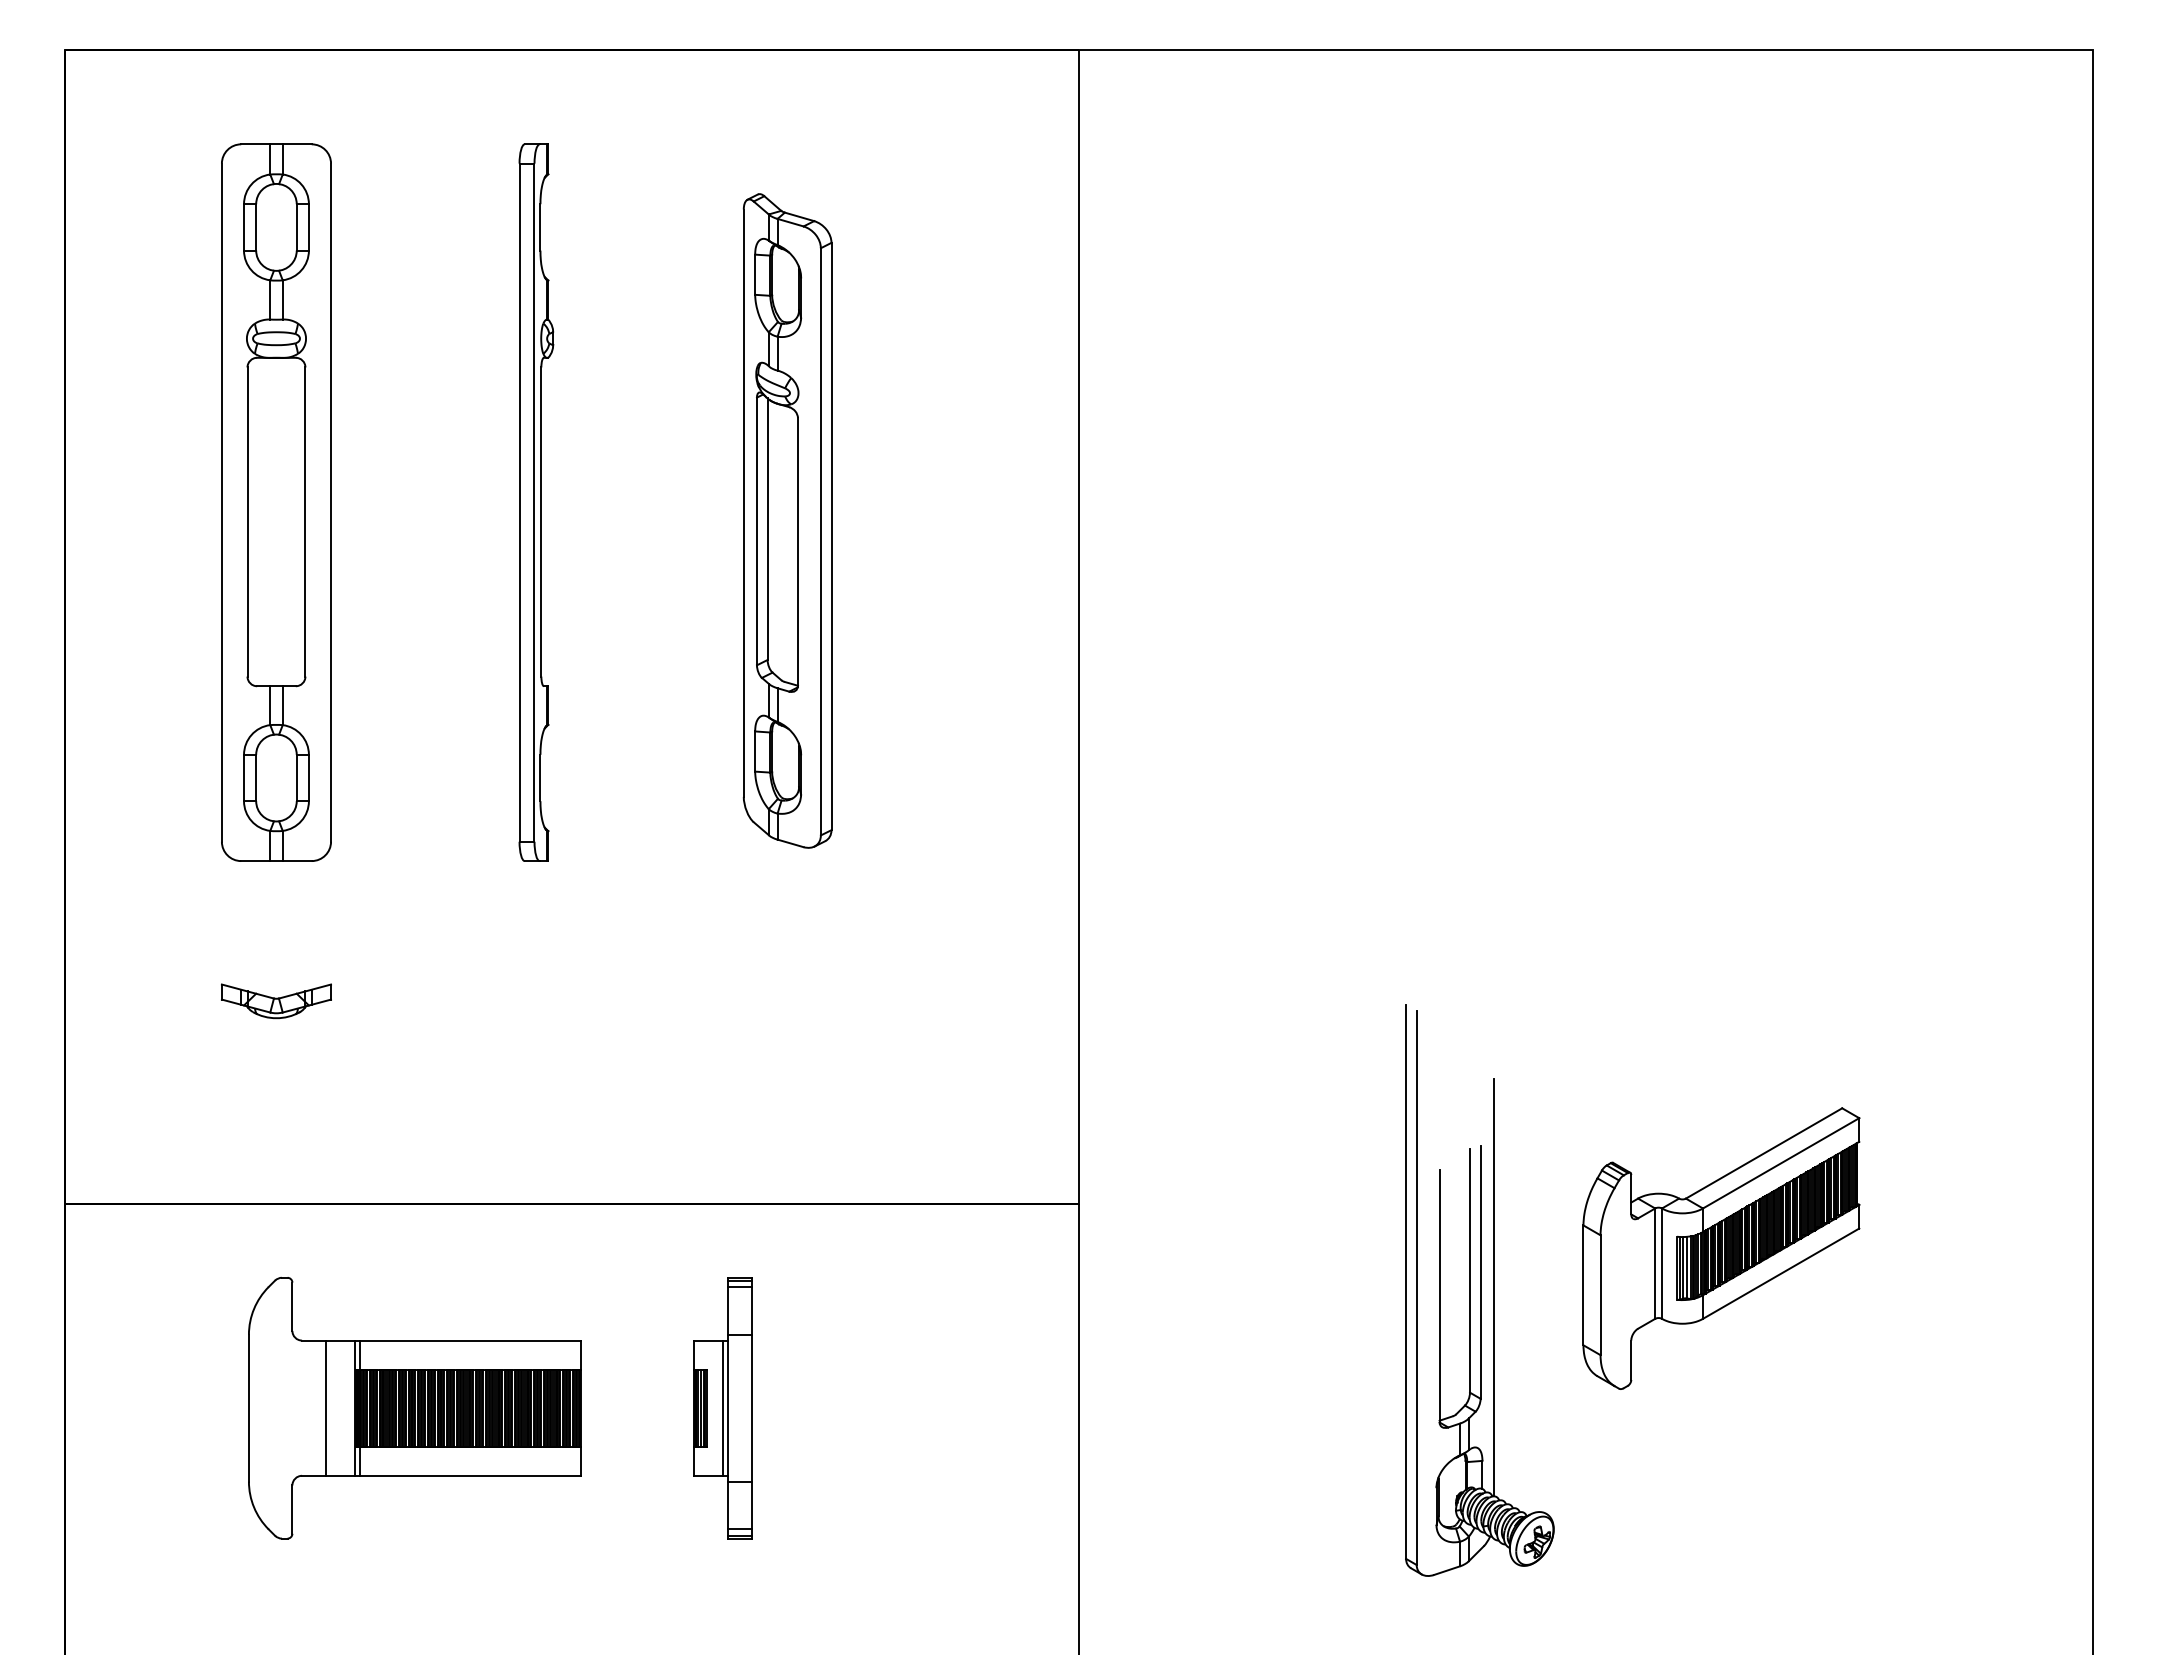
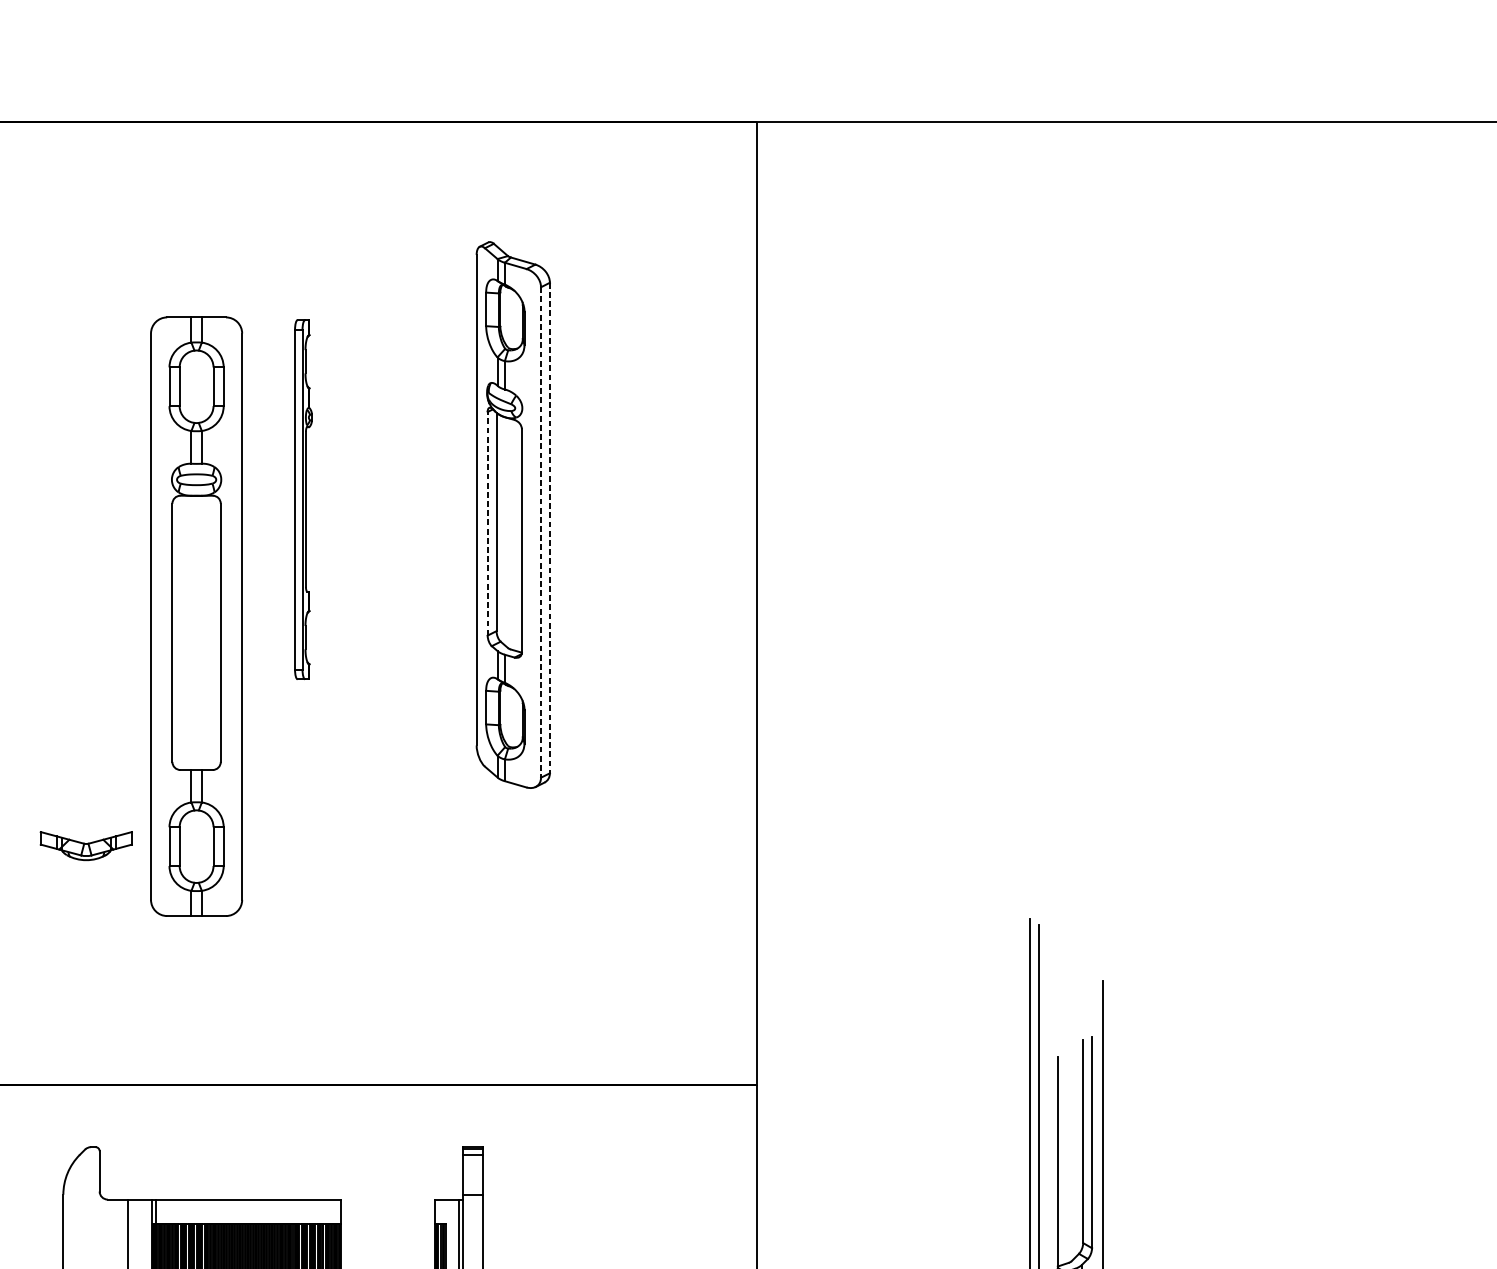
part: (276, 502) -> (196, 616), moved
part: (536, 502) -> (303, 499), size x0.6
line: (757, 531) -> (488, 523), solid -> dashed
line: (831, 536) -> (549, 528), solid -> dashed
line: (820, 541) -> (540, 532), solid -> dashed
part: (276, 1001) -> (86, 846), moved
part: (1721, 1248) -> (1293, 1122), removed

